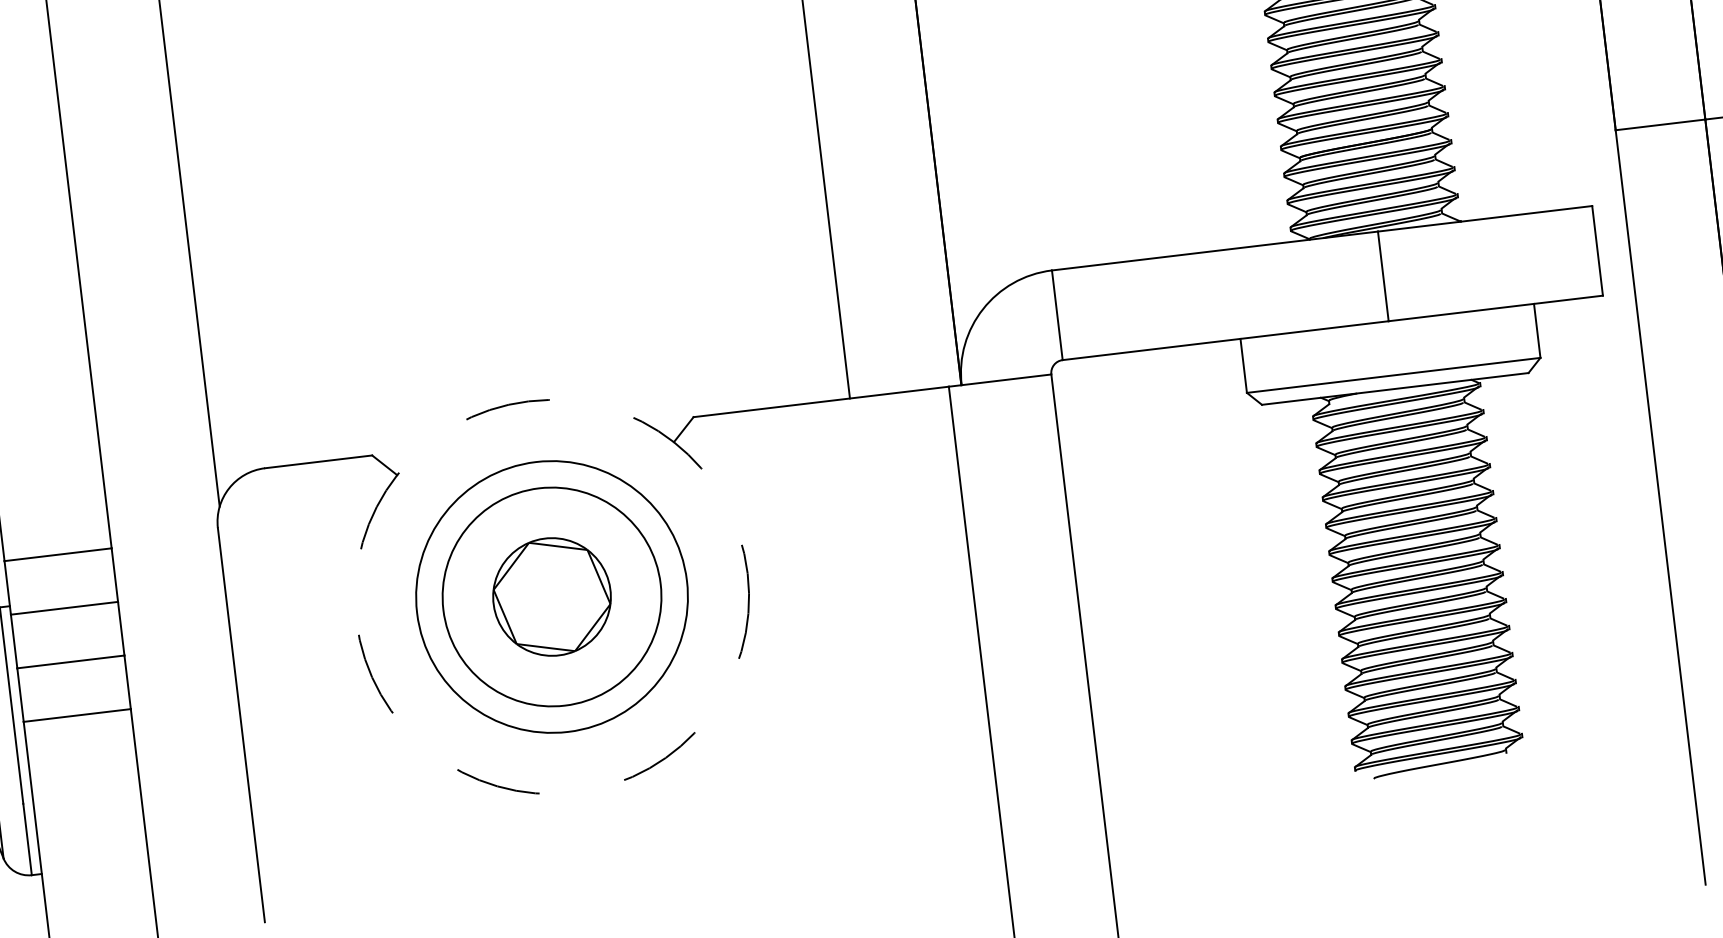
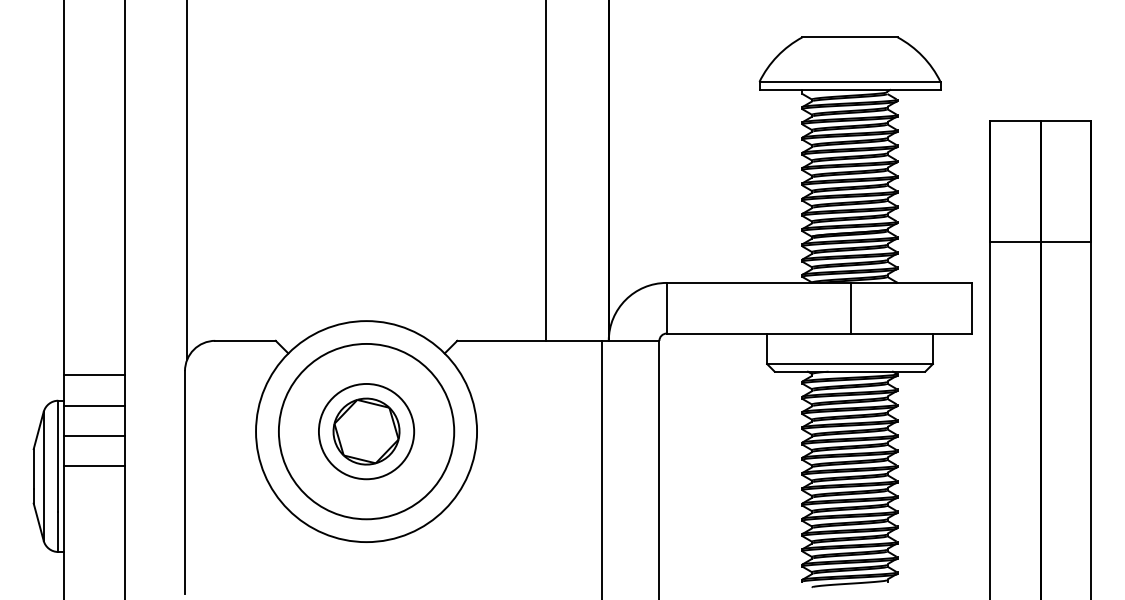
circle: (551, 596) -> (366, 431), dashed -> solid
circle: (551, 596) -> (366, 431), size x0.62
circle: (551, 596) -> (366, 431), size x1.43

